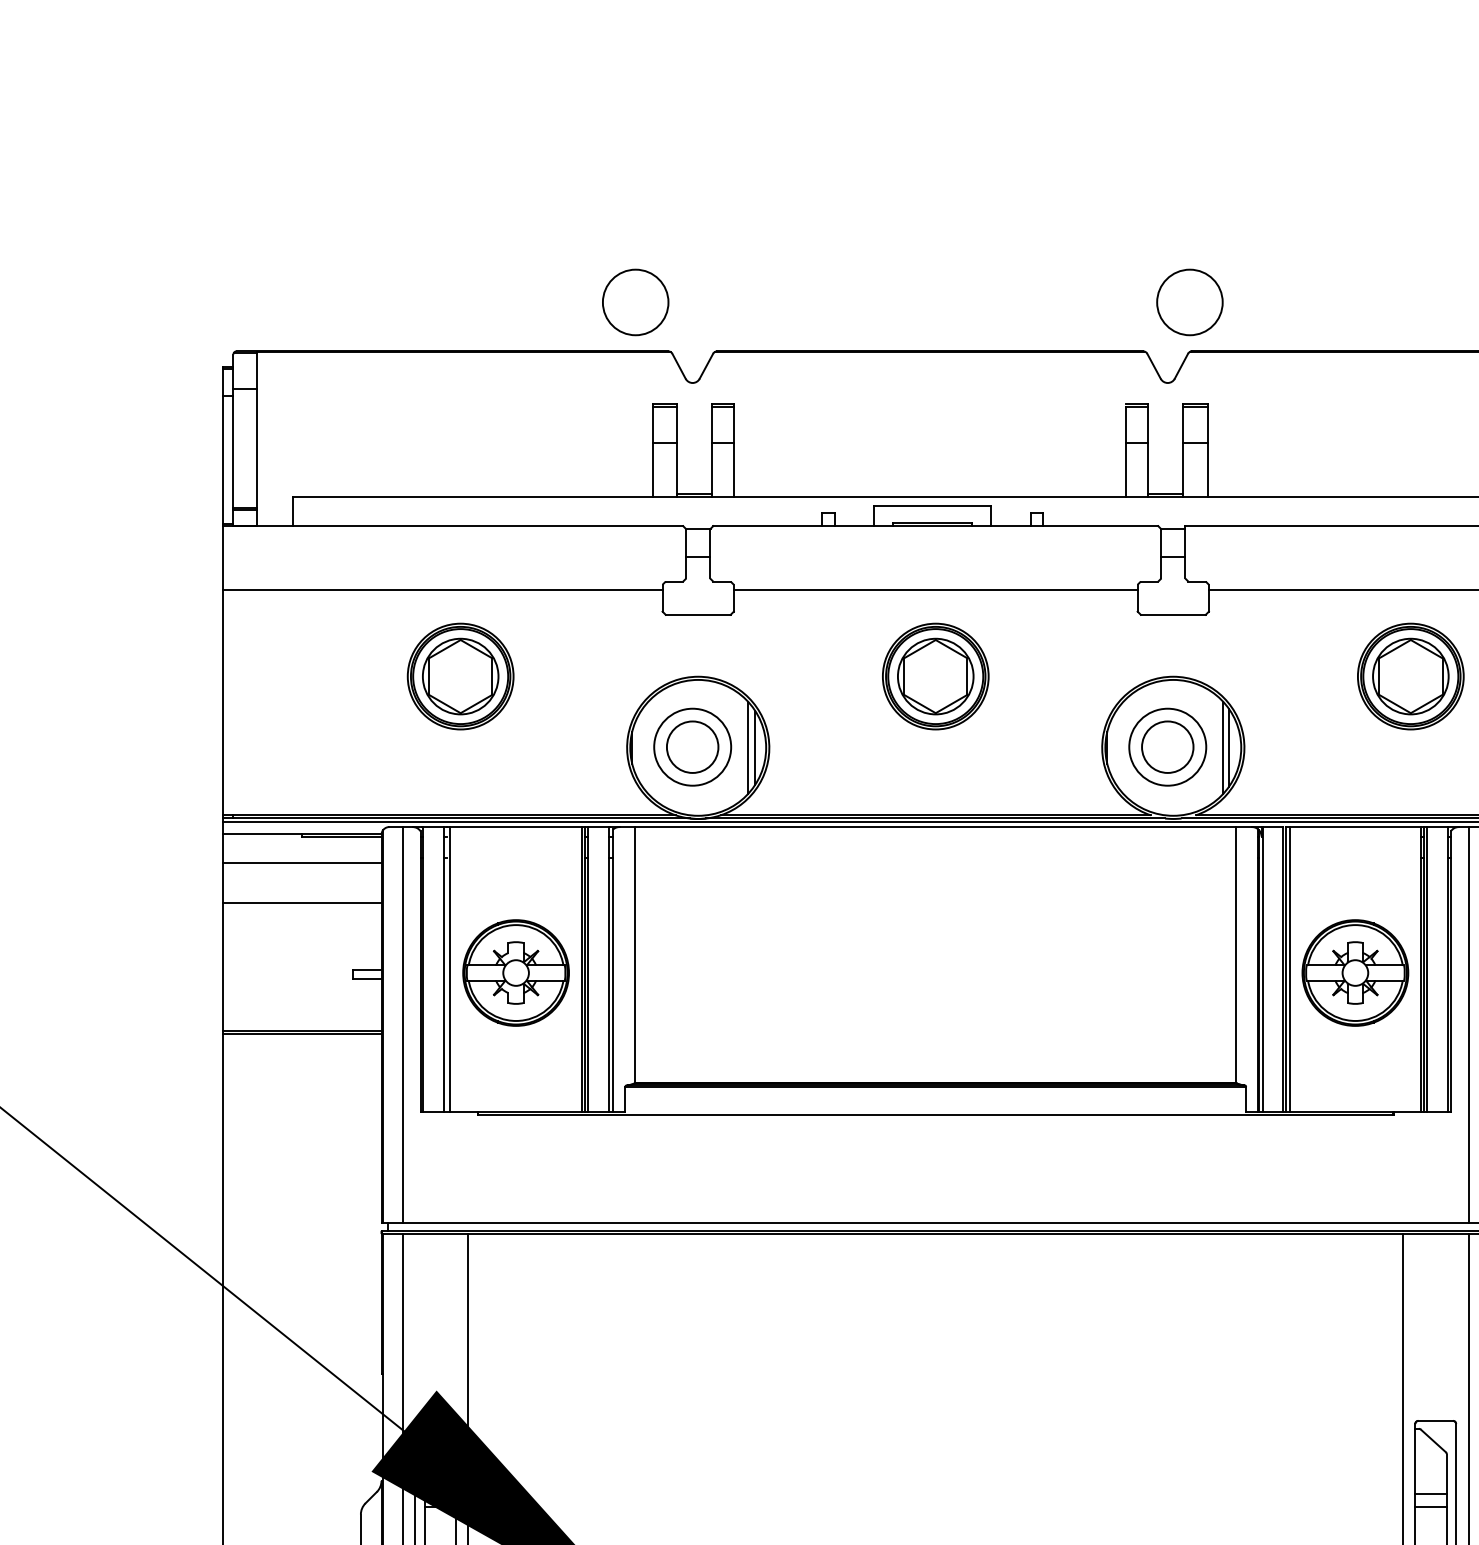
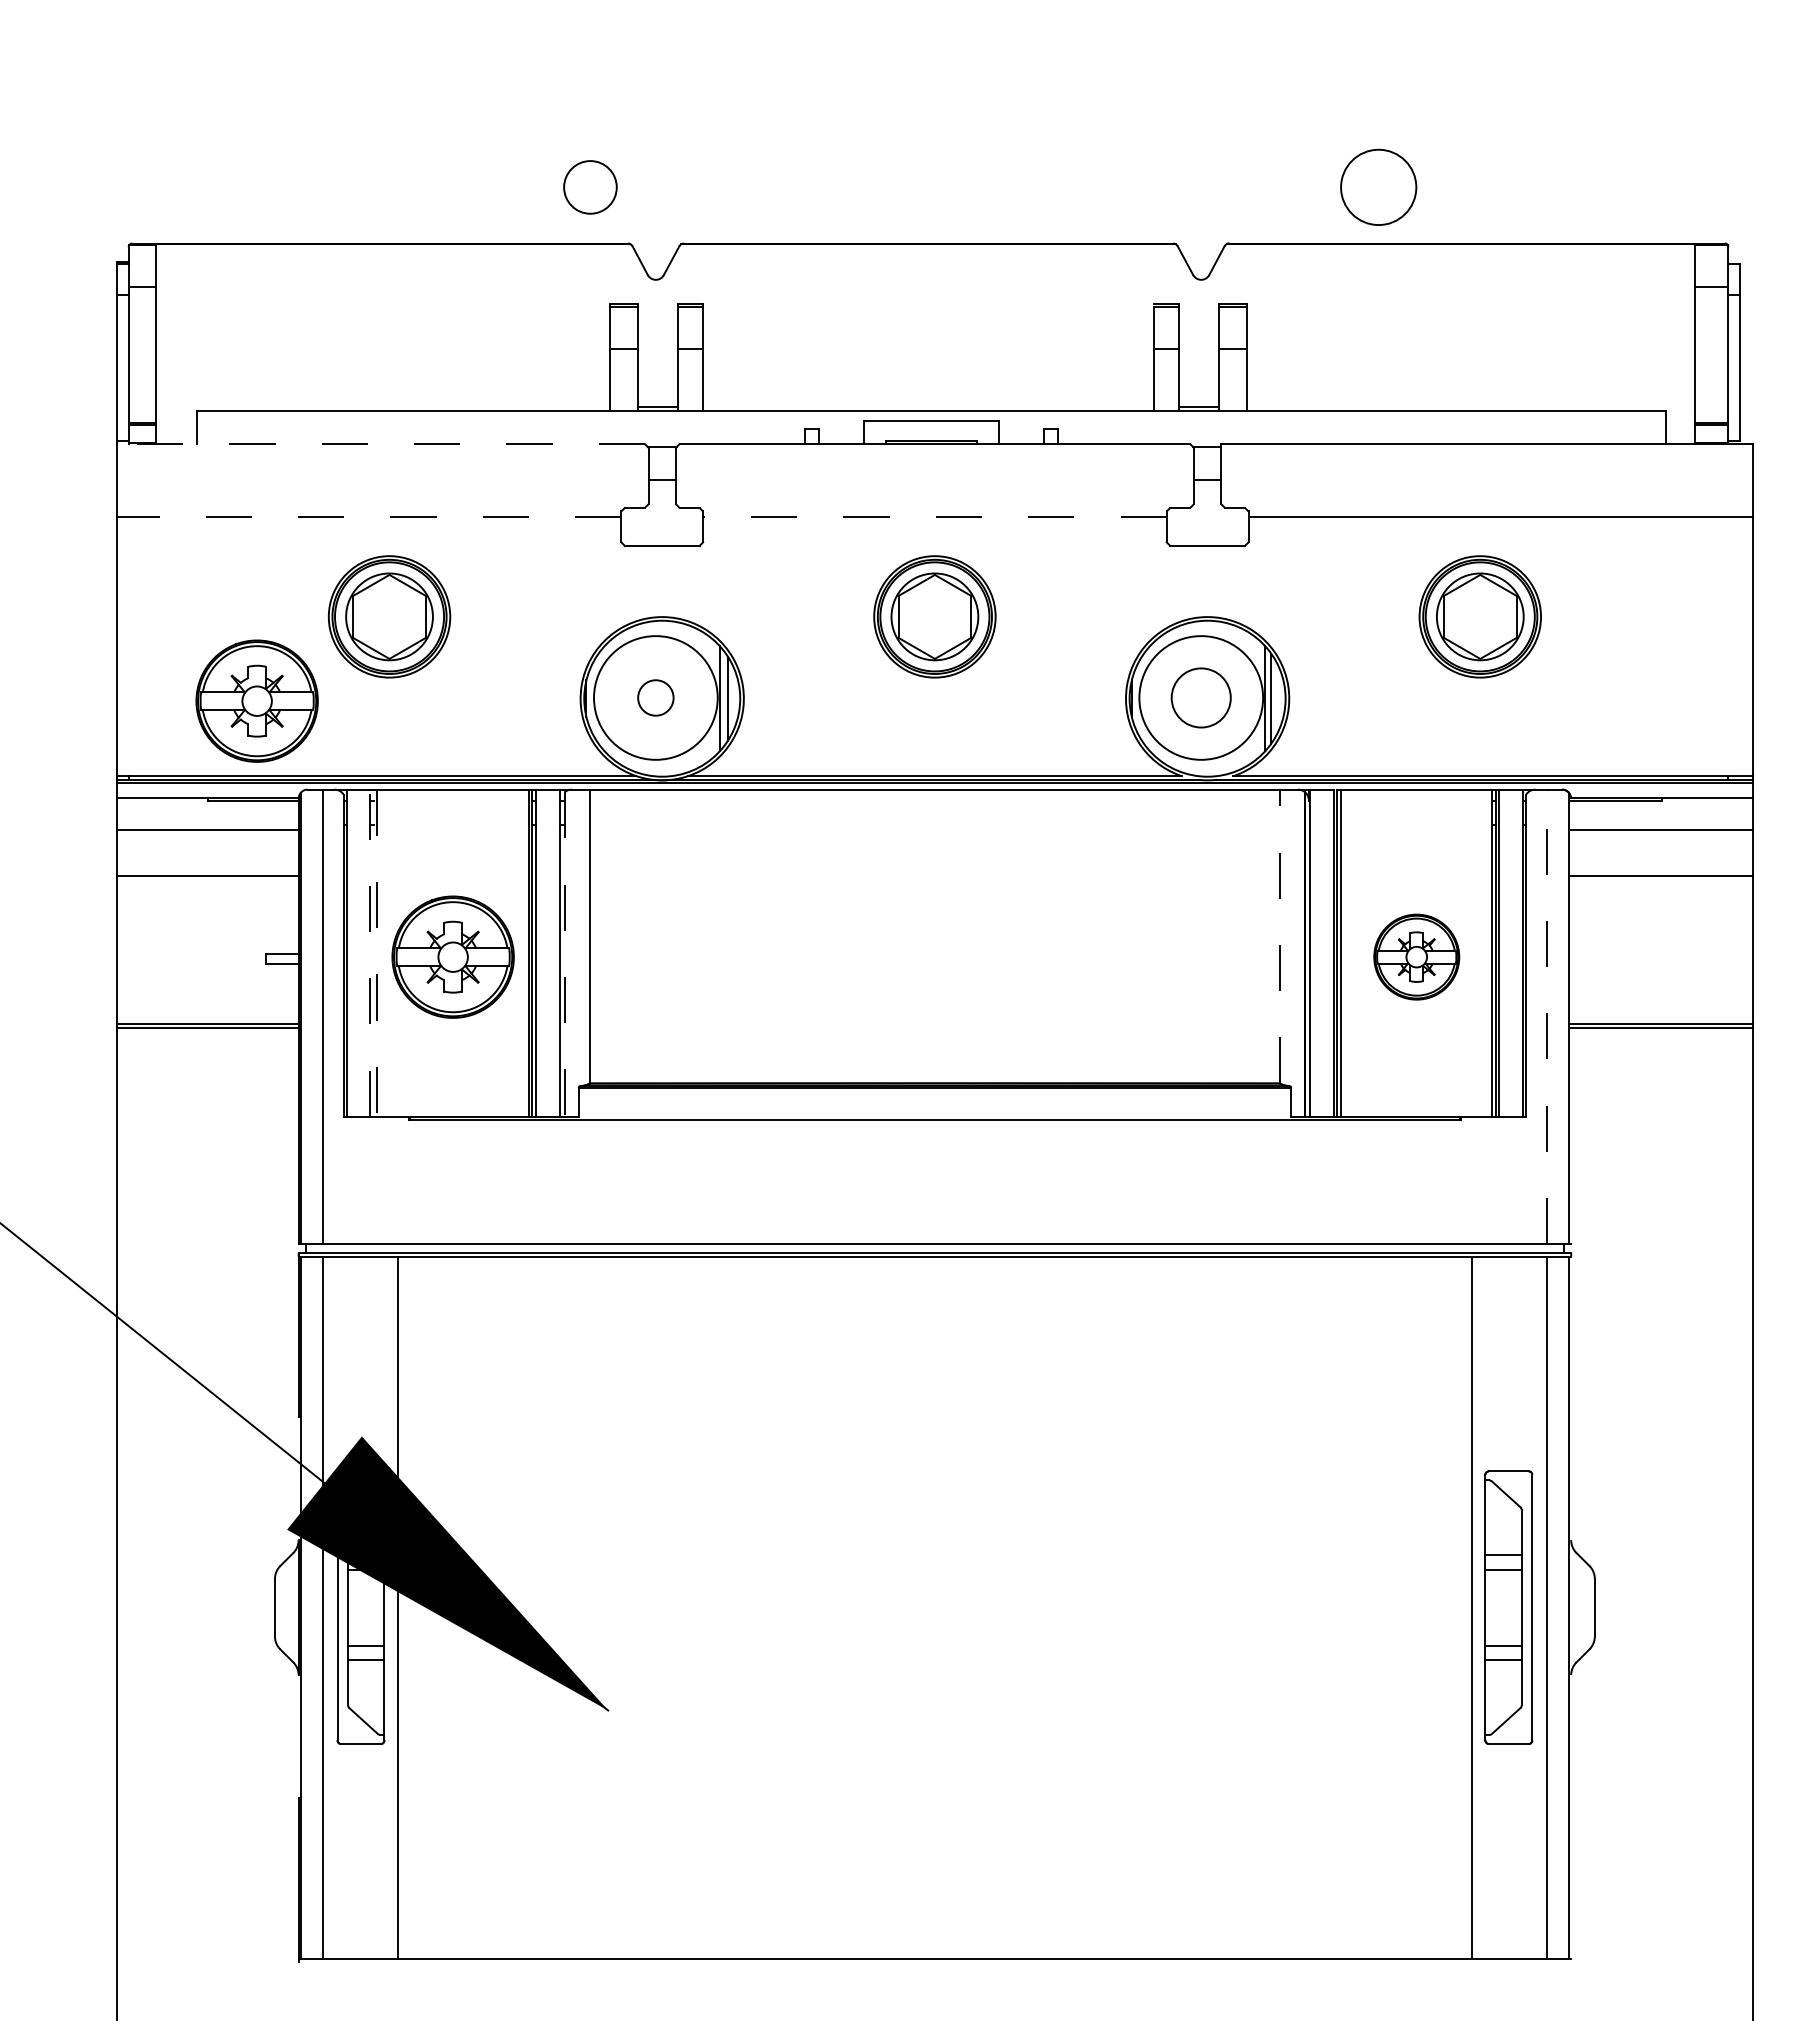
circle: (1189, 301) -> (1378, 186), moved
circle: (635, 302) -> (590, 187), size x0.7
line: (452, 526) -> (380, 444), solid -> dashed
line: (442, 589) -> (368, 516), solid -> dashed
line: (935, 589) -> (934, 516), solid -> dashed
circle: (692, 746) -> (655, 697), size x0.6
circle: (692, 746) -> (655, 697), size x1.4
circle: (1167, 746) -> (1201, 697), size x1.4
part: (344, 749) -> (256, 700), added
line: (1236, 954) -> (1280, 936), solid -> dashed
line: (444, 969) -> (370, 953), solid -> dashed
line: (450, 969) -> (377, 953), solid -> dashed
line: (613, 971) -> (564, 955), solid -> dashed
part: (1355, 972) -> (1416, 956), size x0.7
line: (1468, 1024) -> (1546, 1016), solid -> dashed

